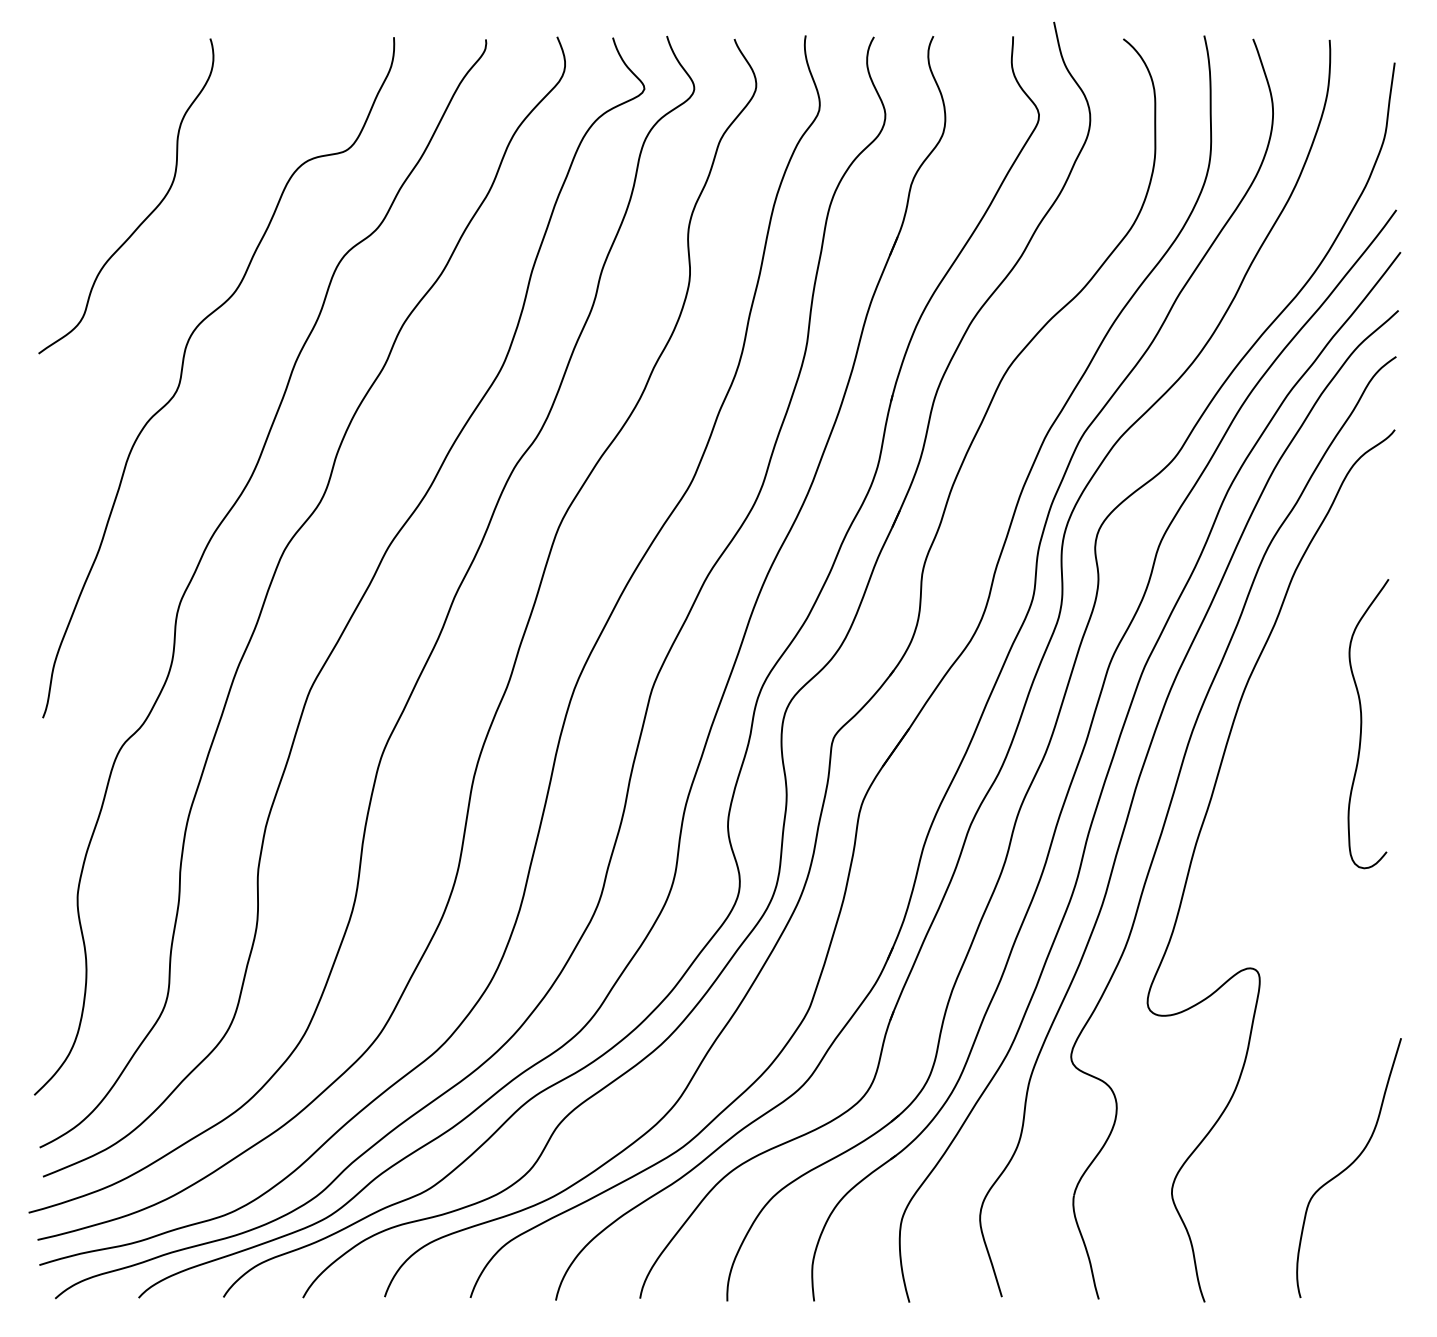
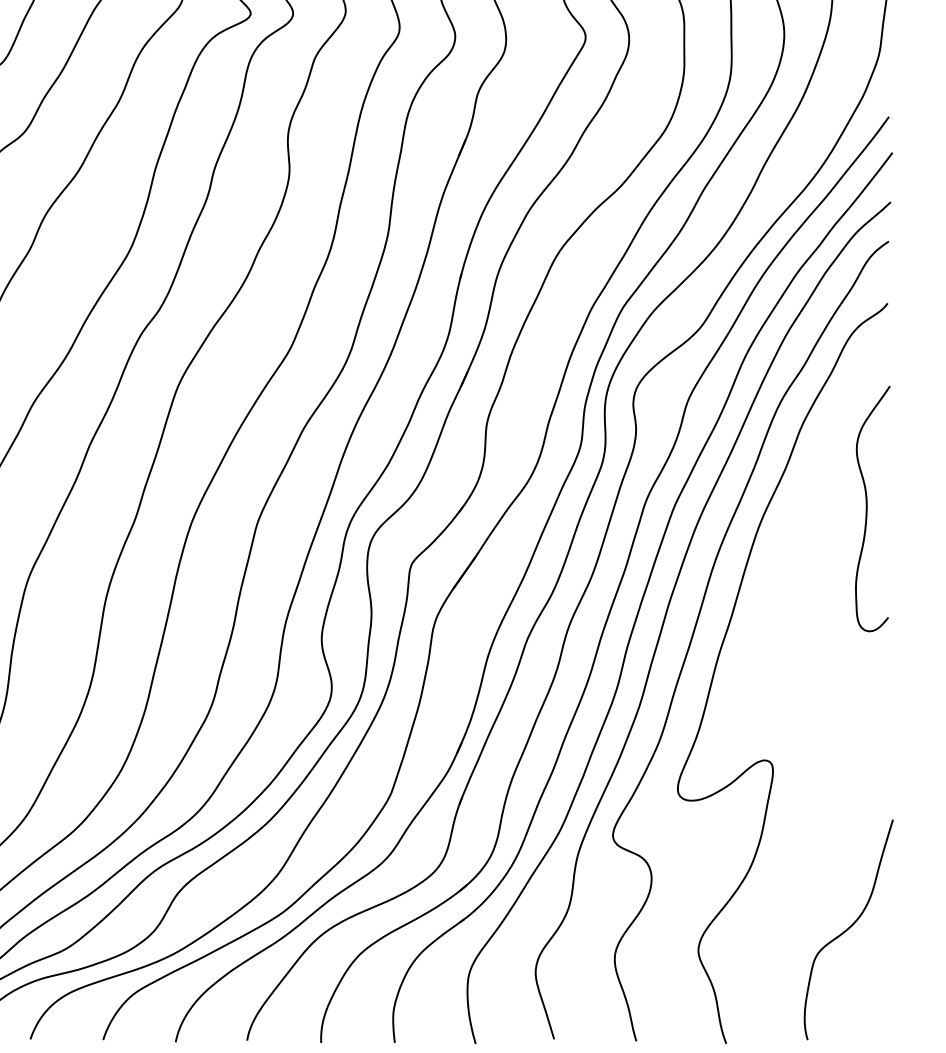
curve: (1362, 724) -> (867, 509), moved

